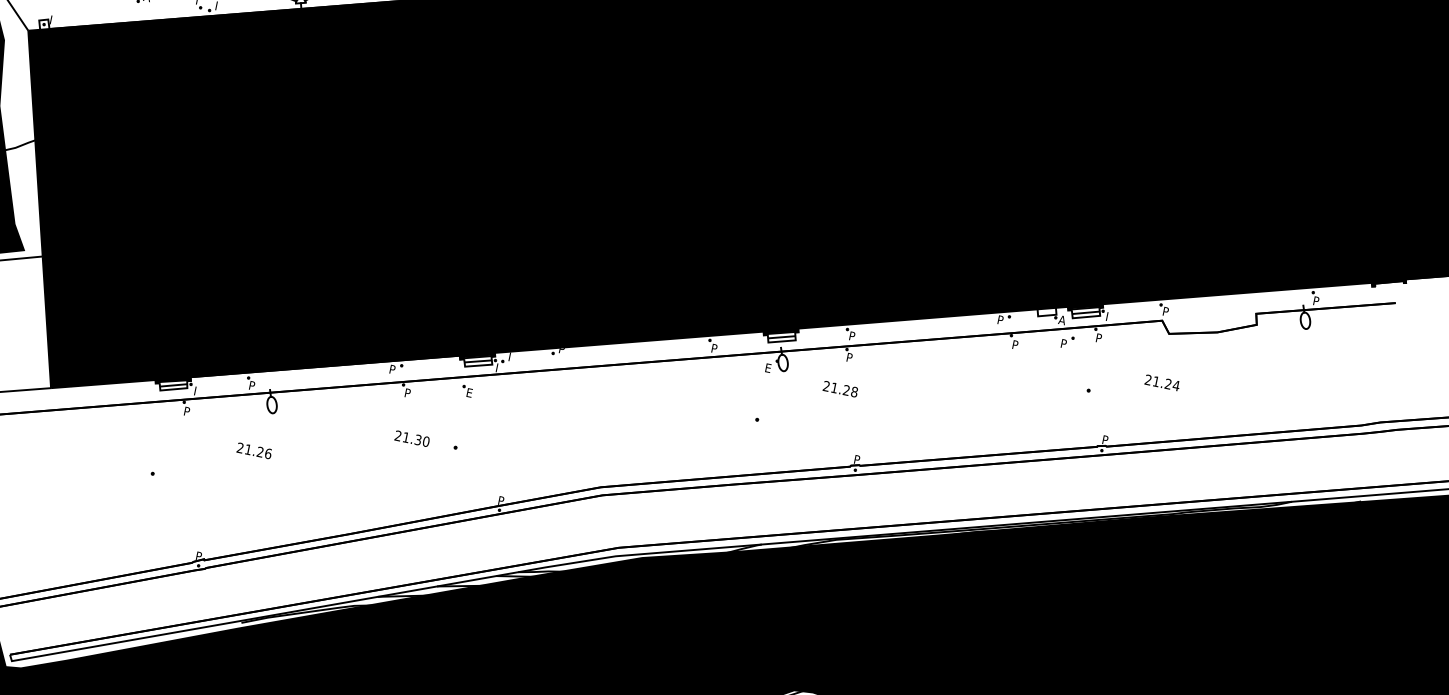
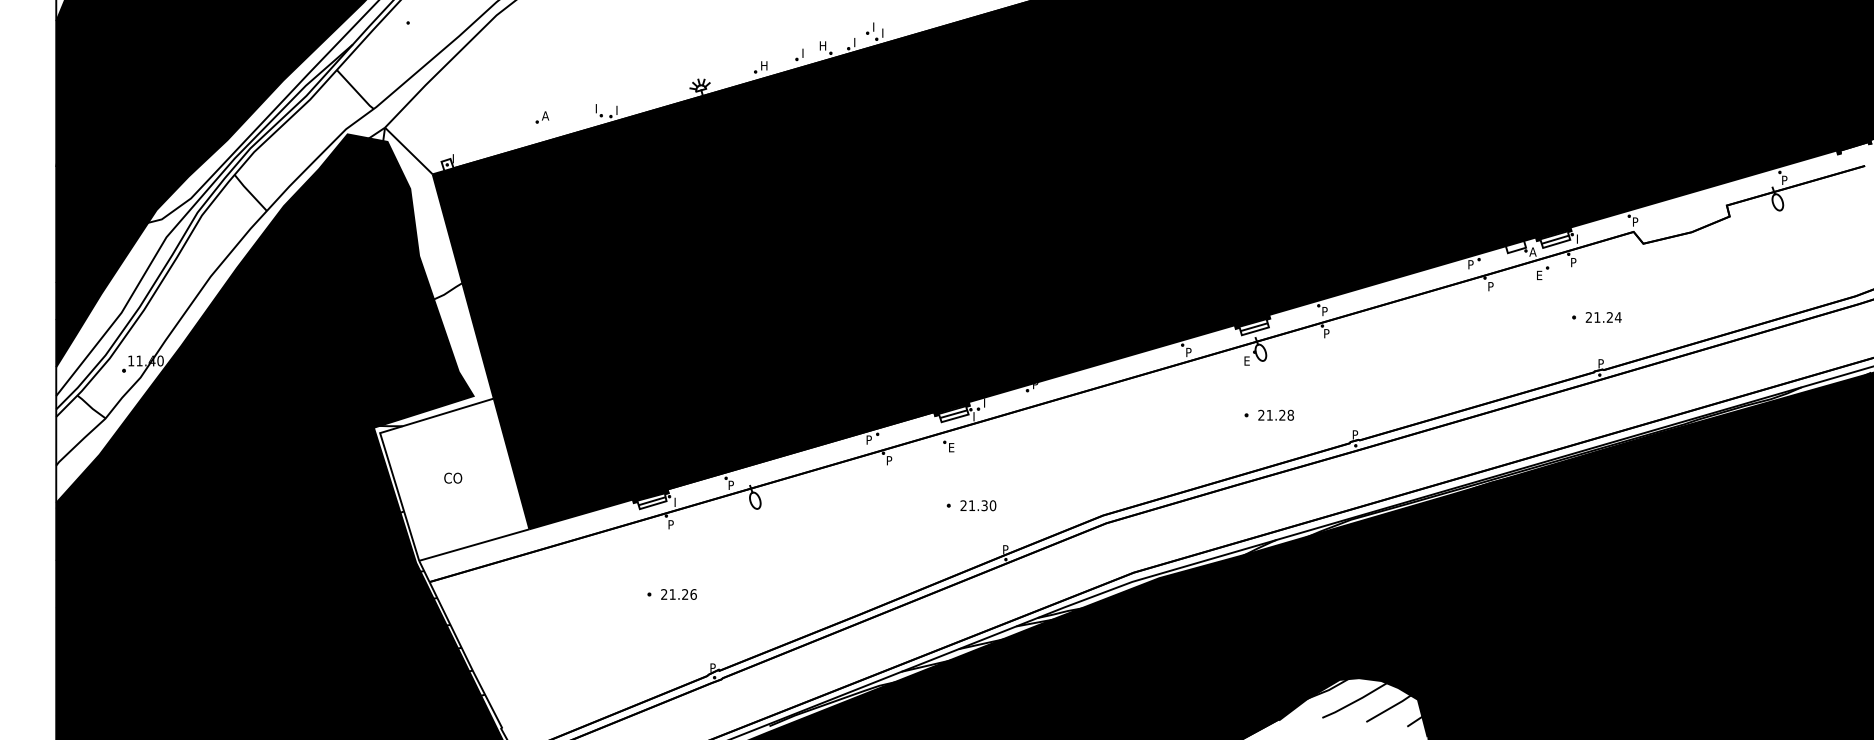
text: (1064, 344) -> (1540, 275), P -> E
text: (1162, 382) -> (1603, 317), moved
text: (840, 388) -> (1275, 414), moved
text: (412, 438) -> (978, 505), moved
text: (253, 450) -> (678, 594), moved

